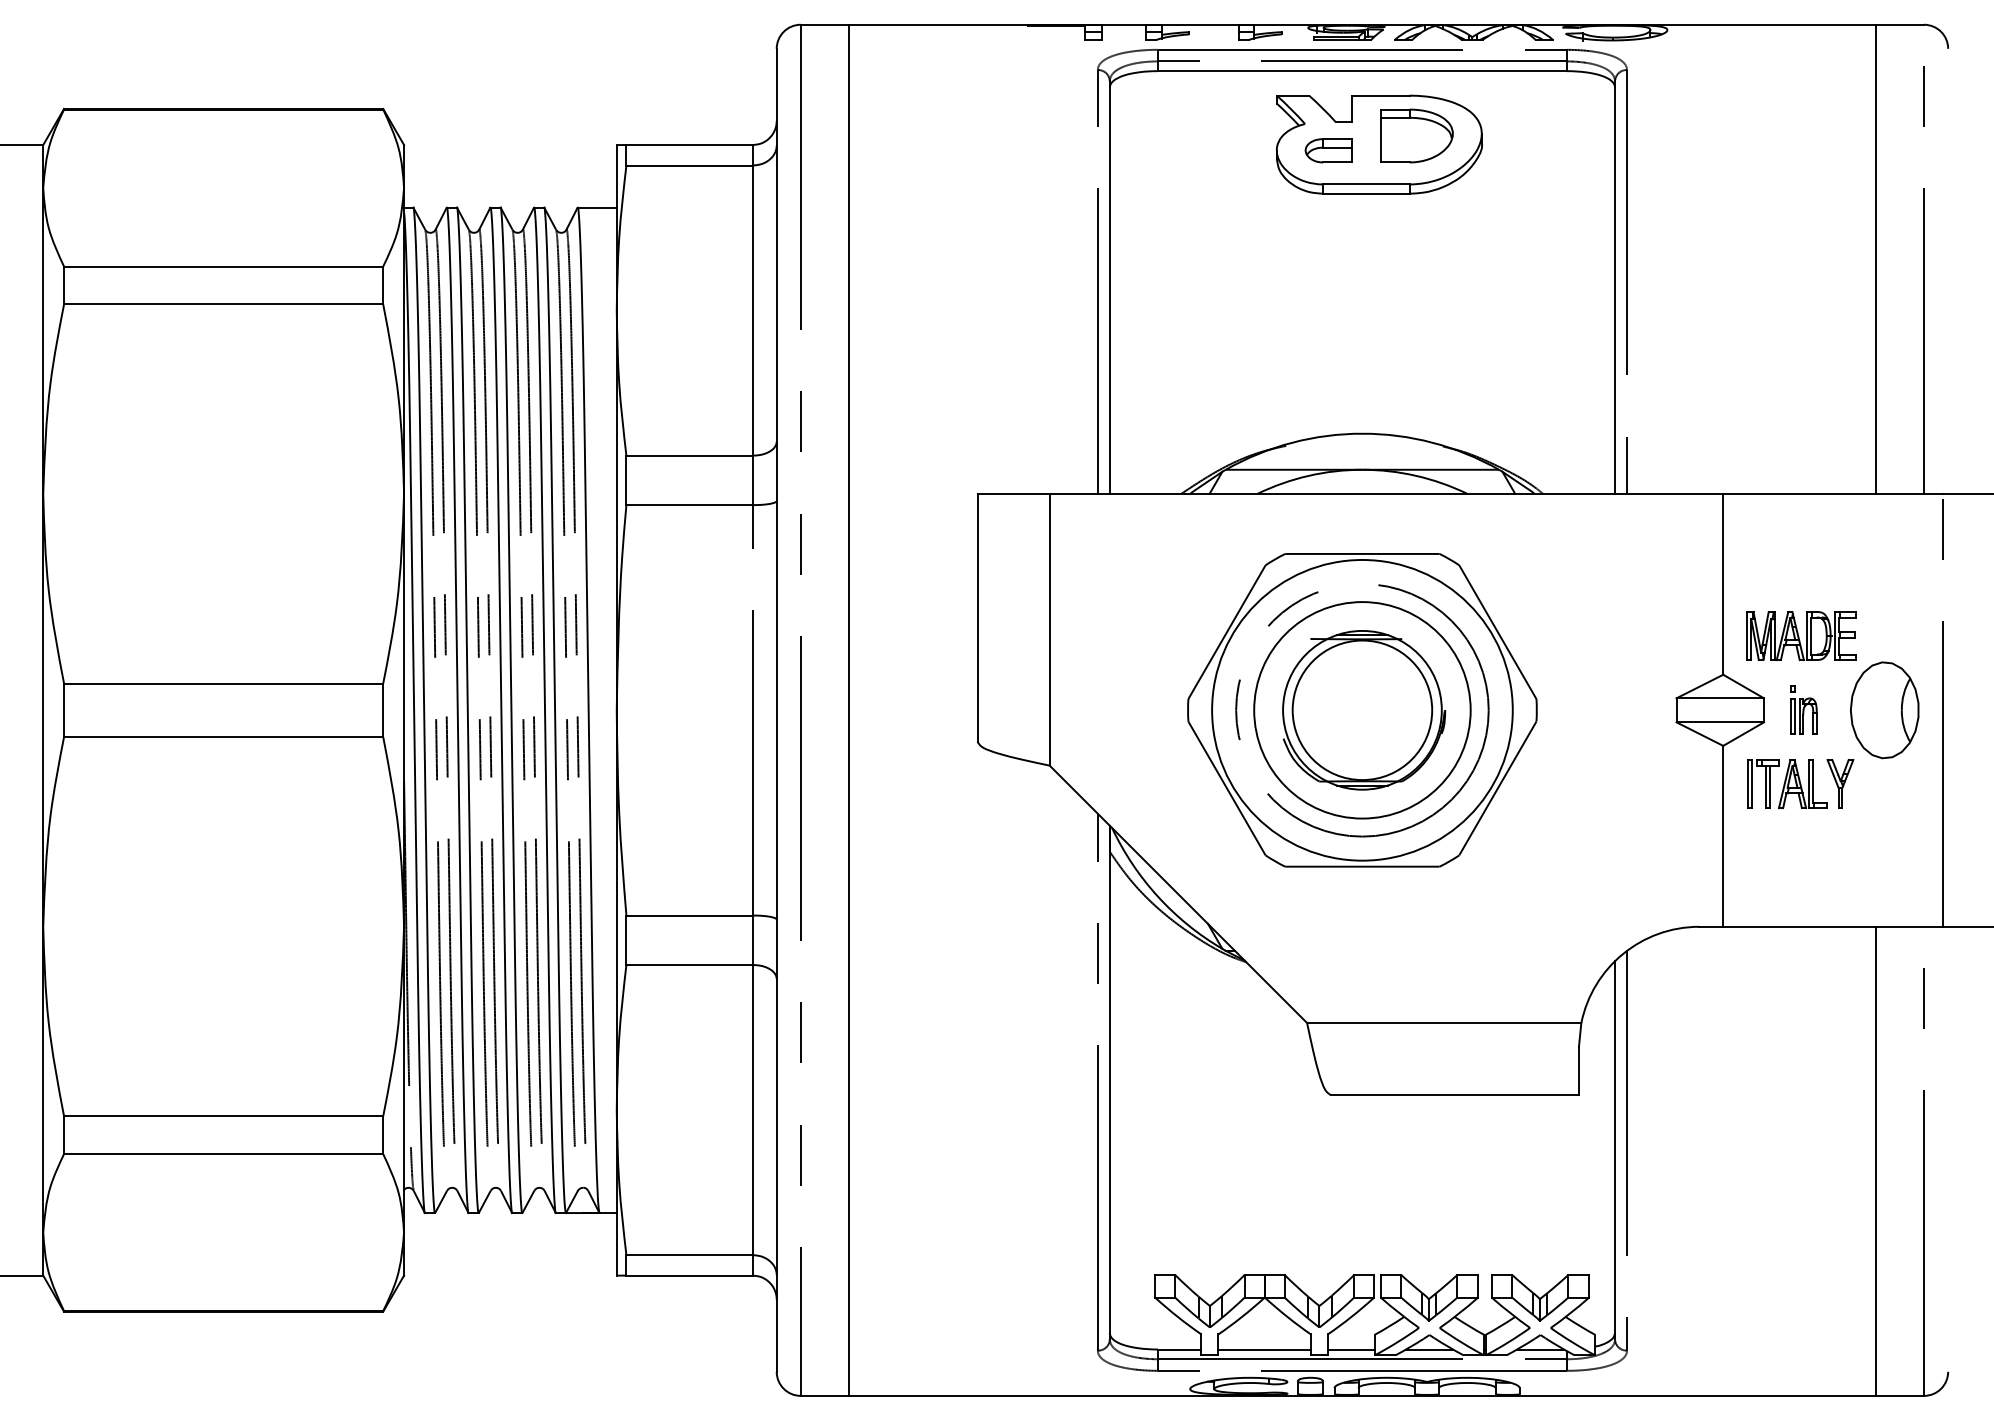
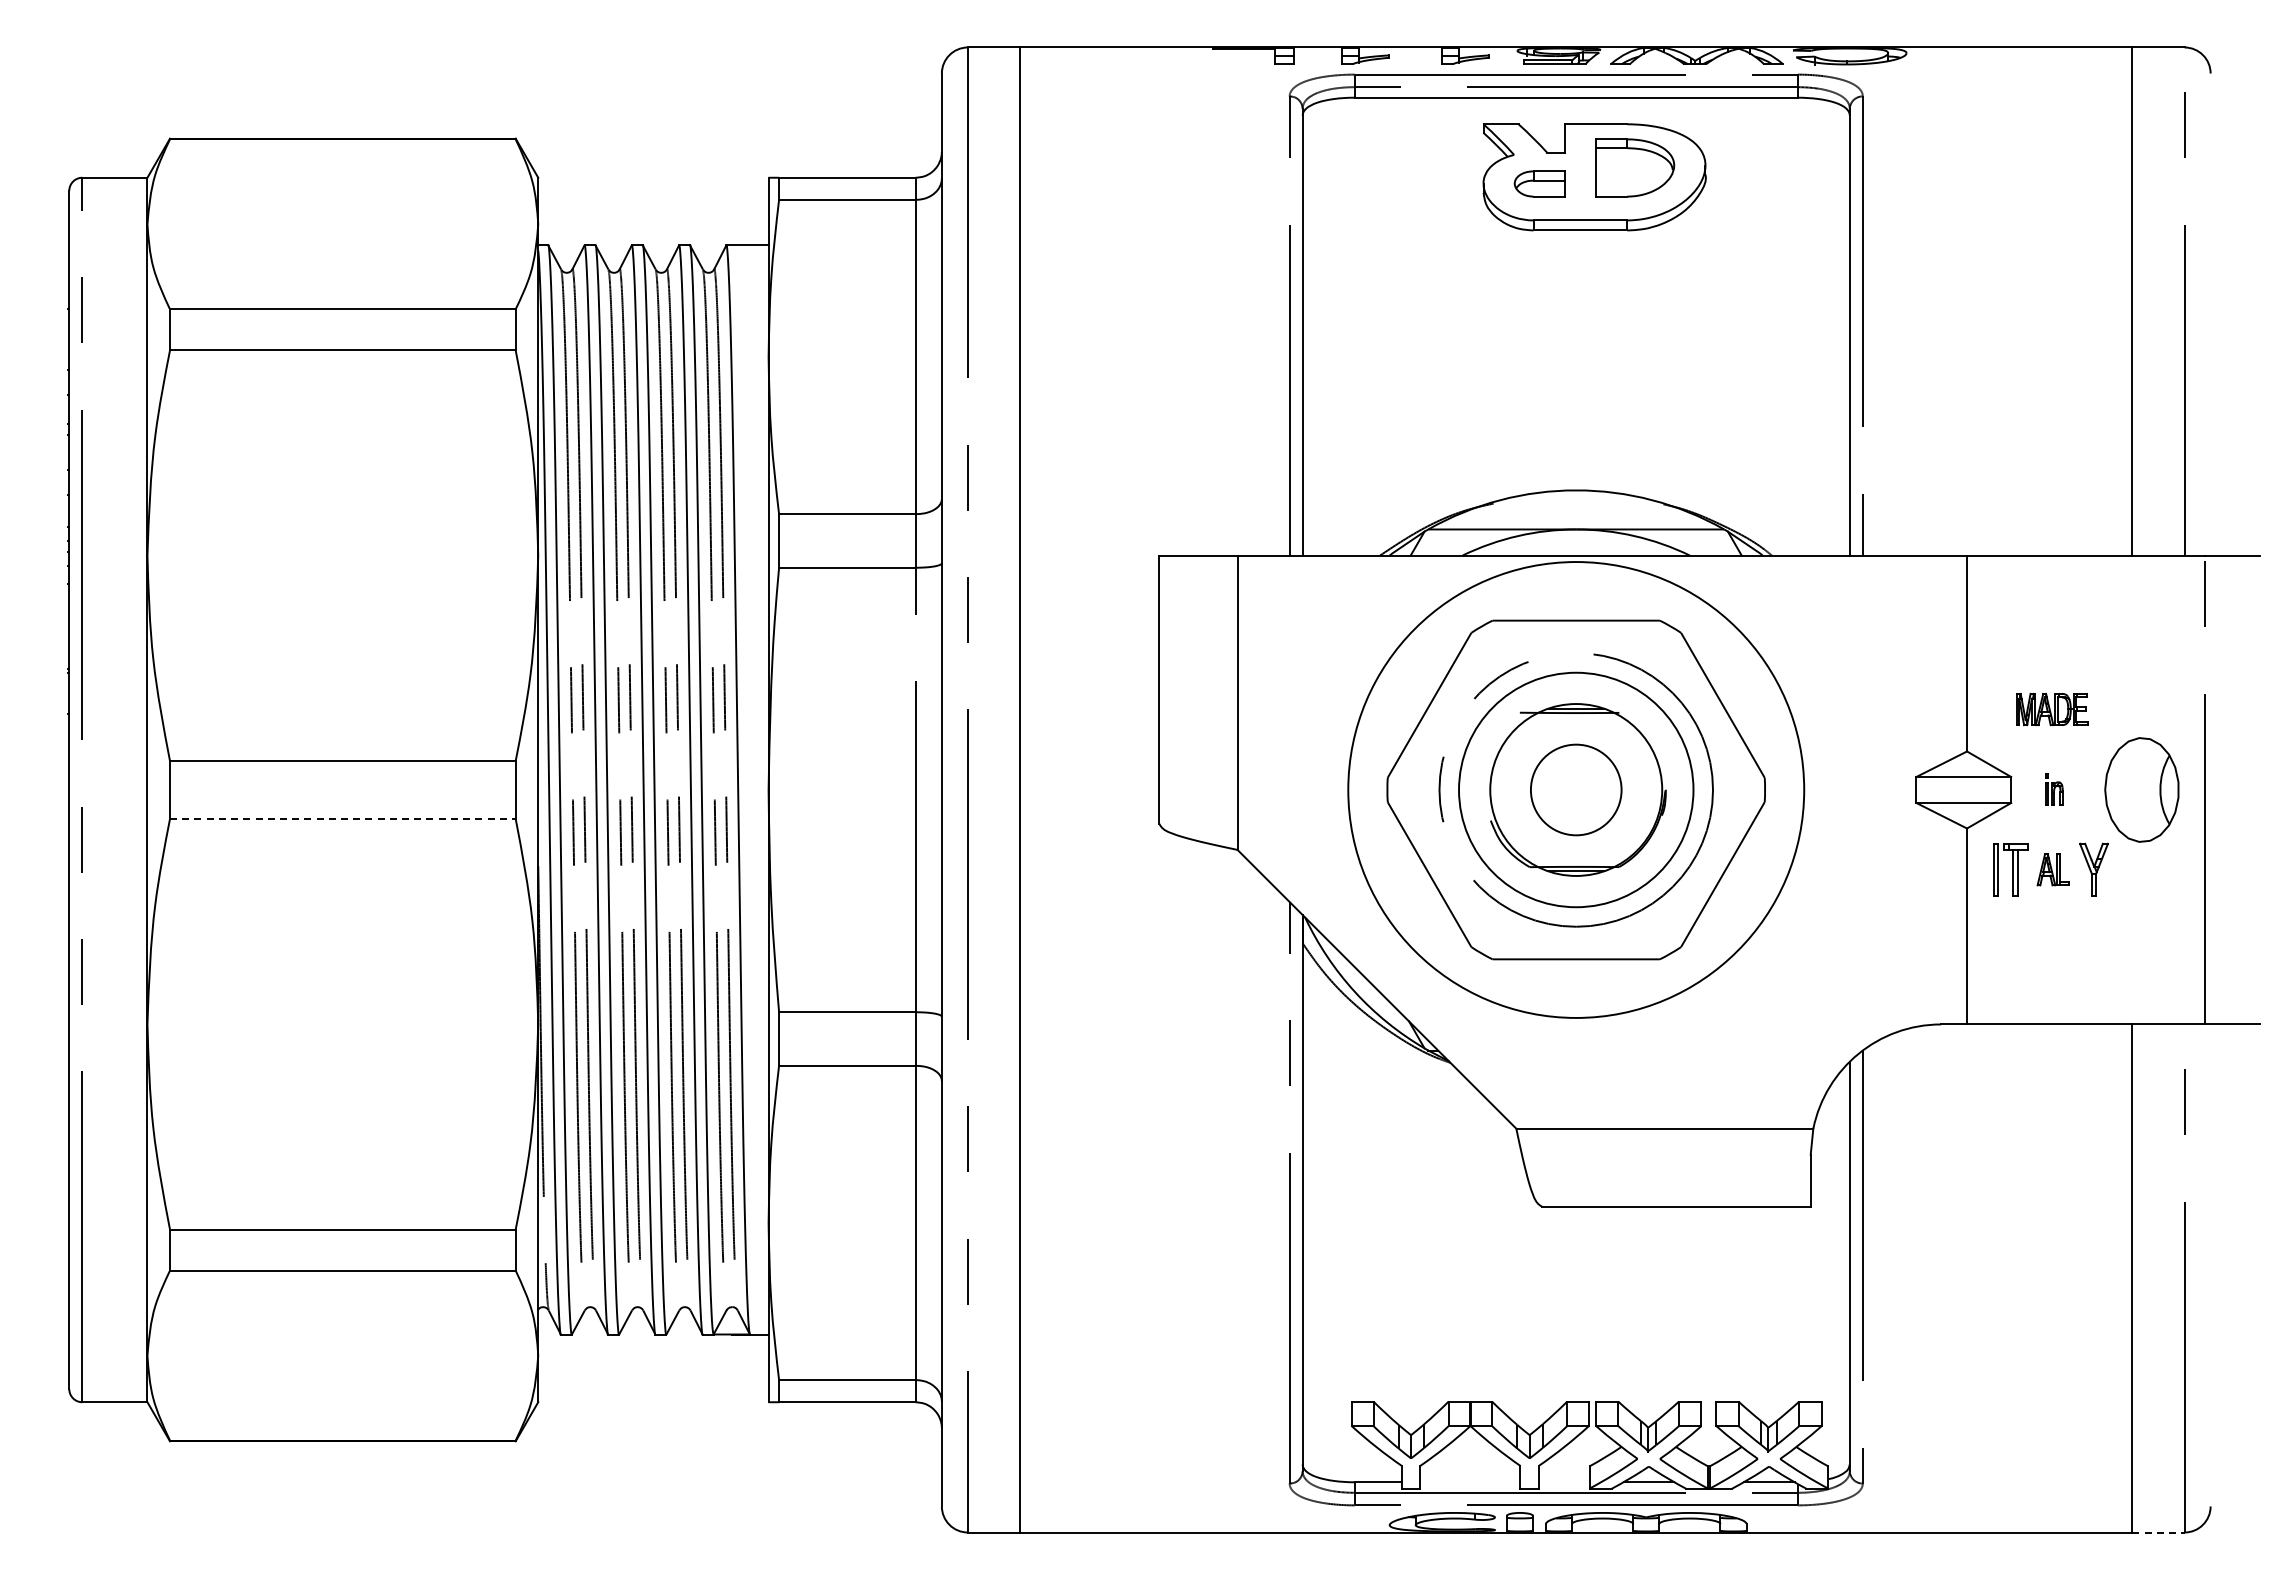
part: (1801, 636) -> (2051, 709), size x0.6
circle: (1361, 709) -> (1575, 789), size x0.6
circle: (1362, 709) -> (1576, 789), size x1.4
part: (1804, 709) -> (2054, 789), size x0.6
line: (223, 736) -> (342, 818), solid -> dashed
part: (1802, 783) -> (2052, 869), size x0.6
line: (1264, 1349) -> (1470, 1482), removed
line: (1350, 1349) -> (1563, 1482), removed
line: (1900, 1395) -> (2159, 1532), solid -> dashed

